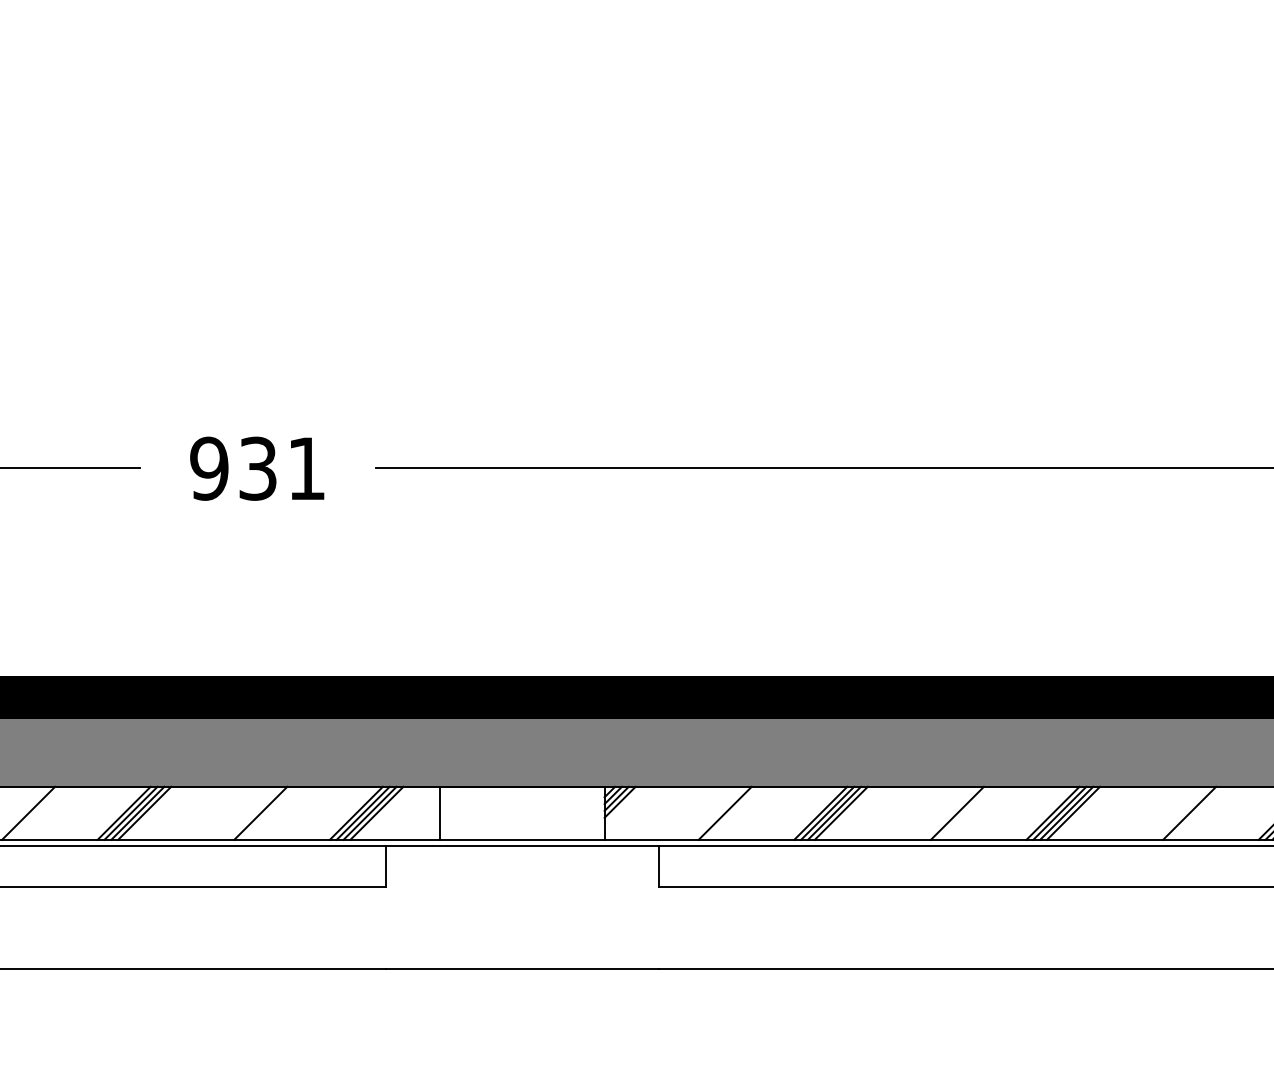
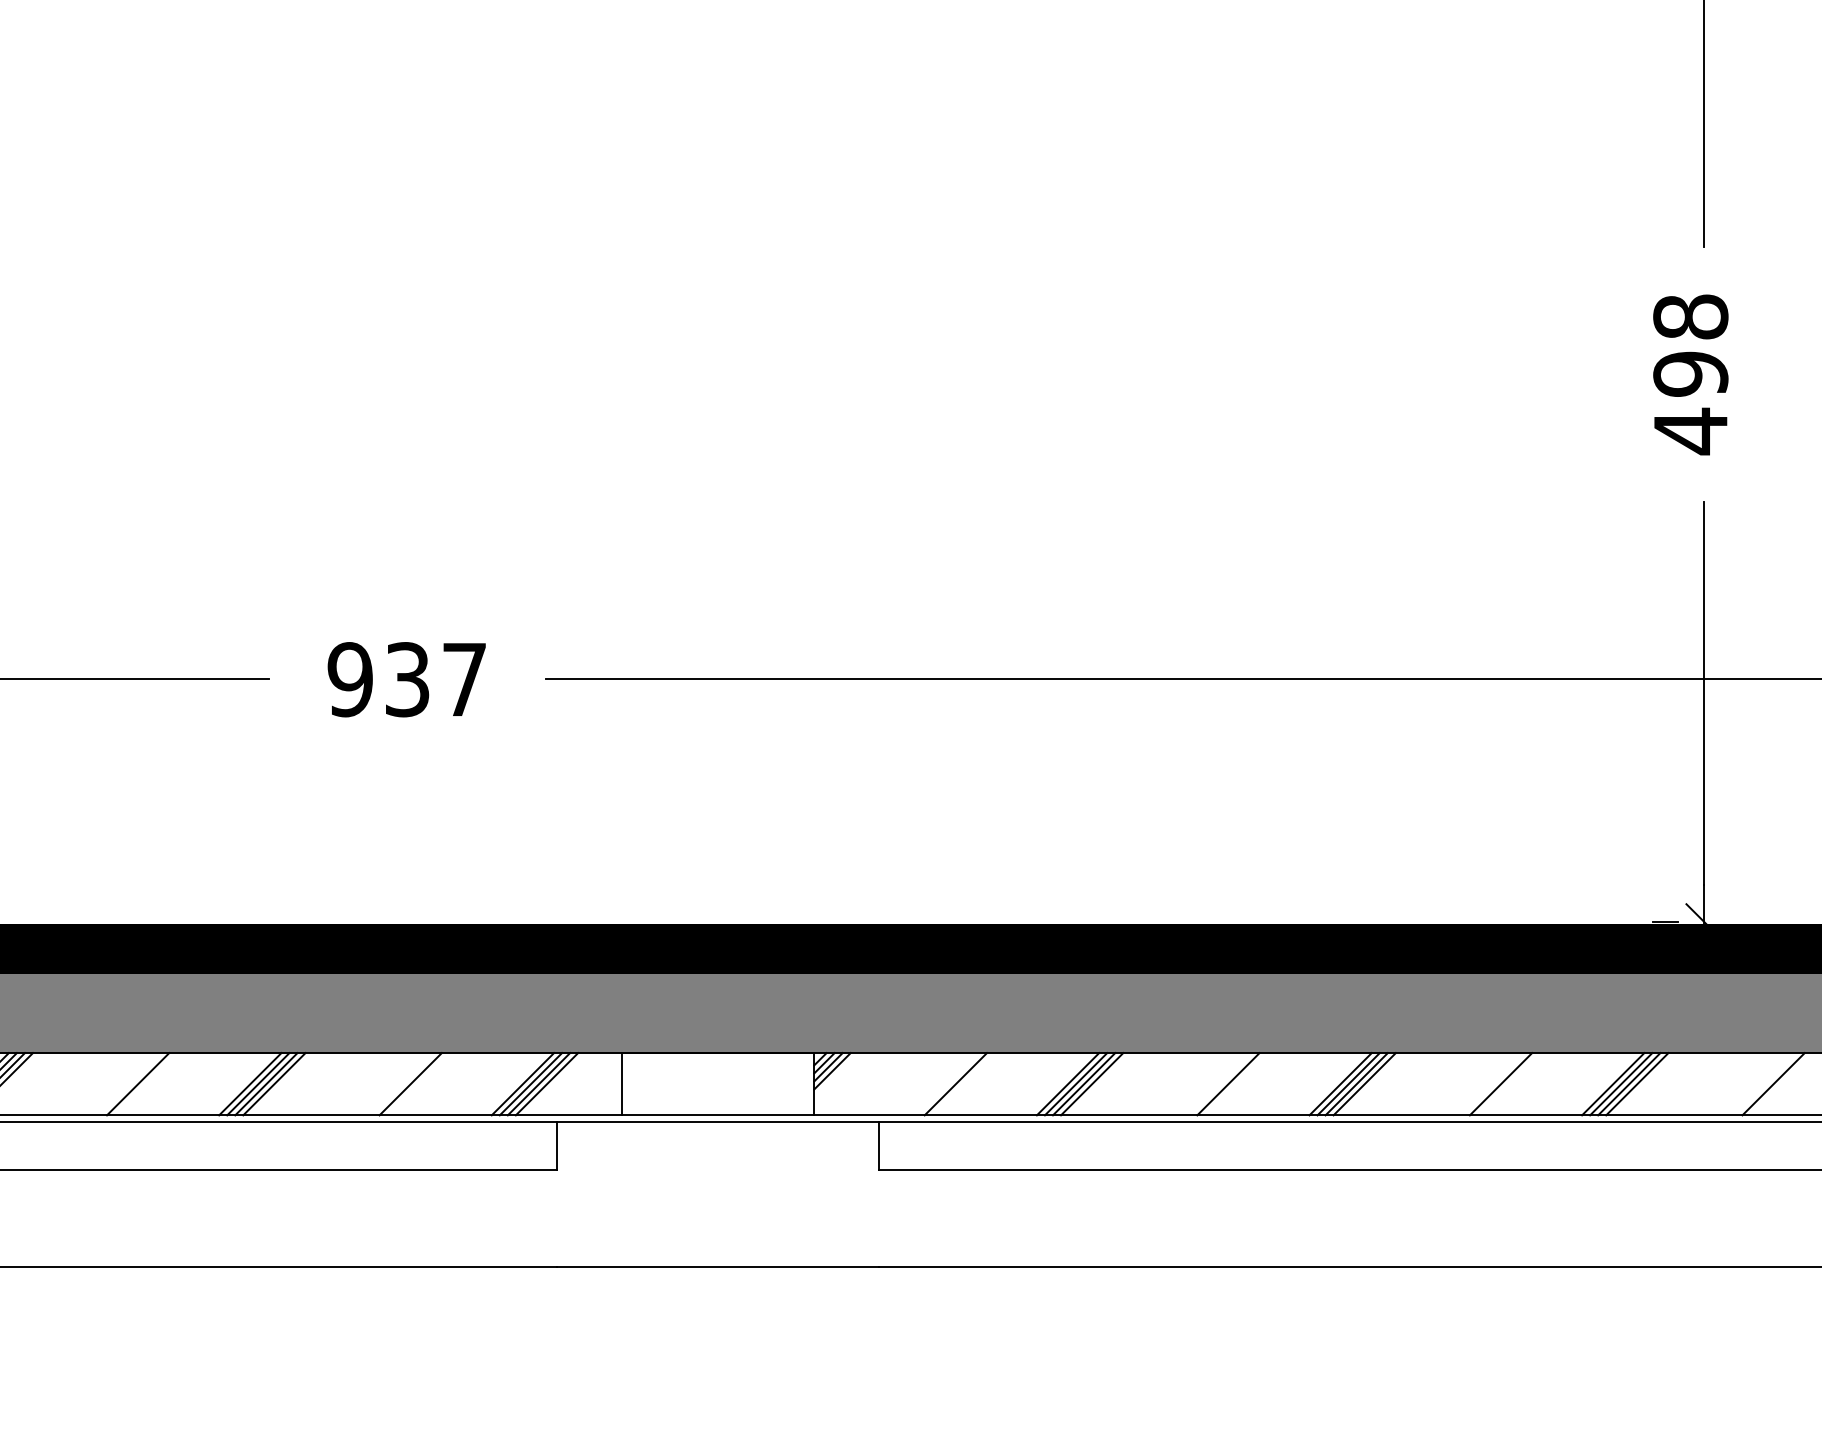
text: (306, 468) -> (464, 679), 931 -> 937

